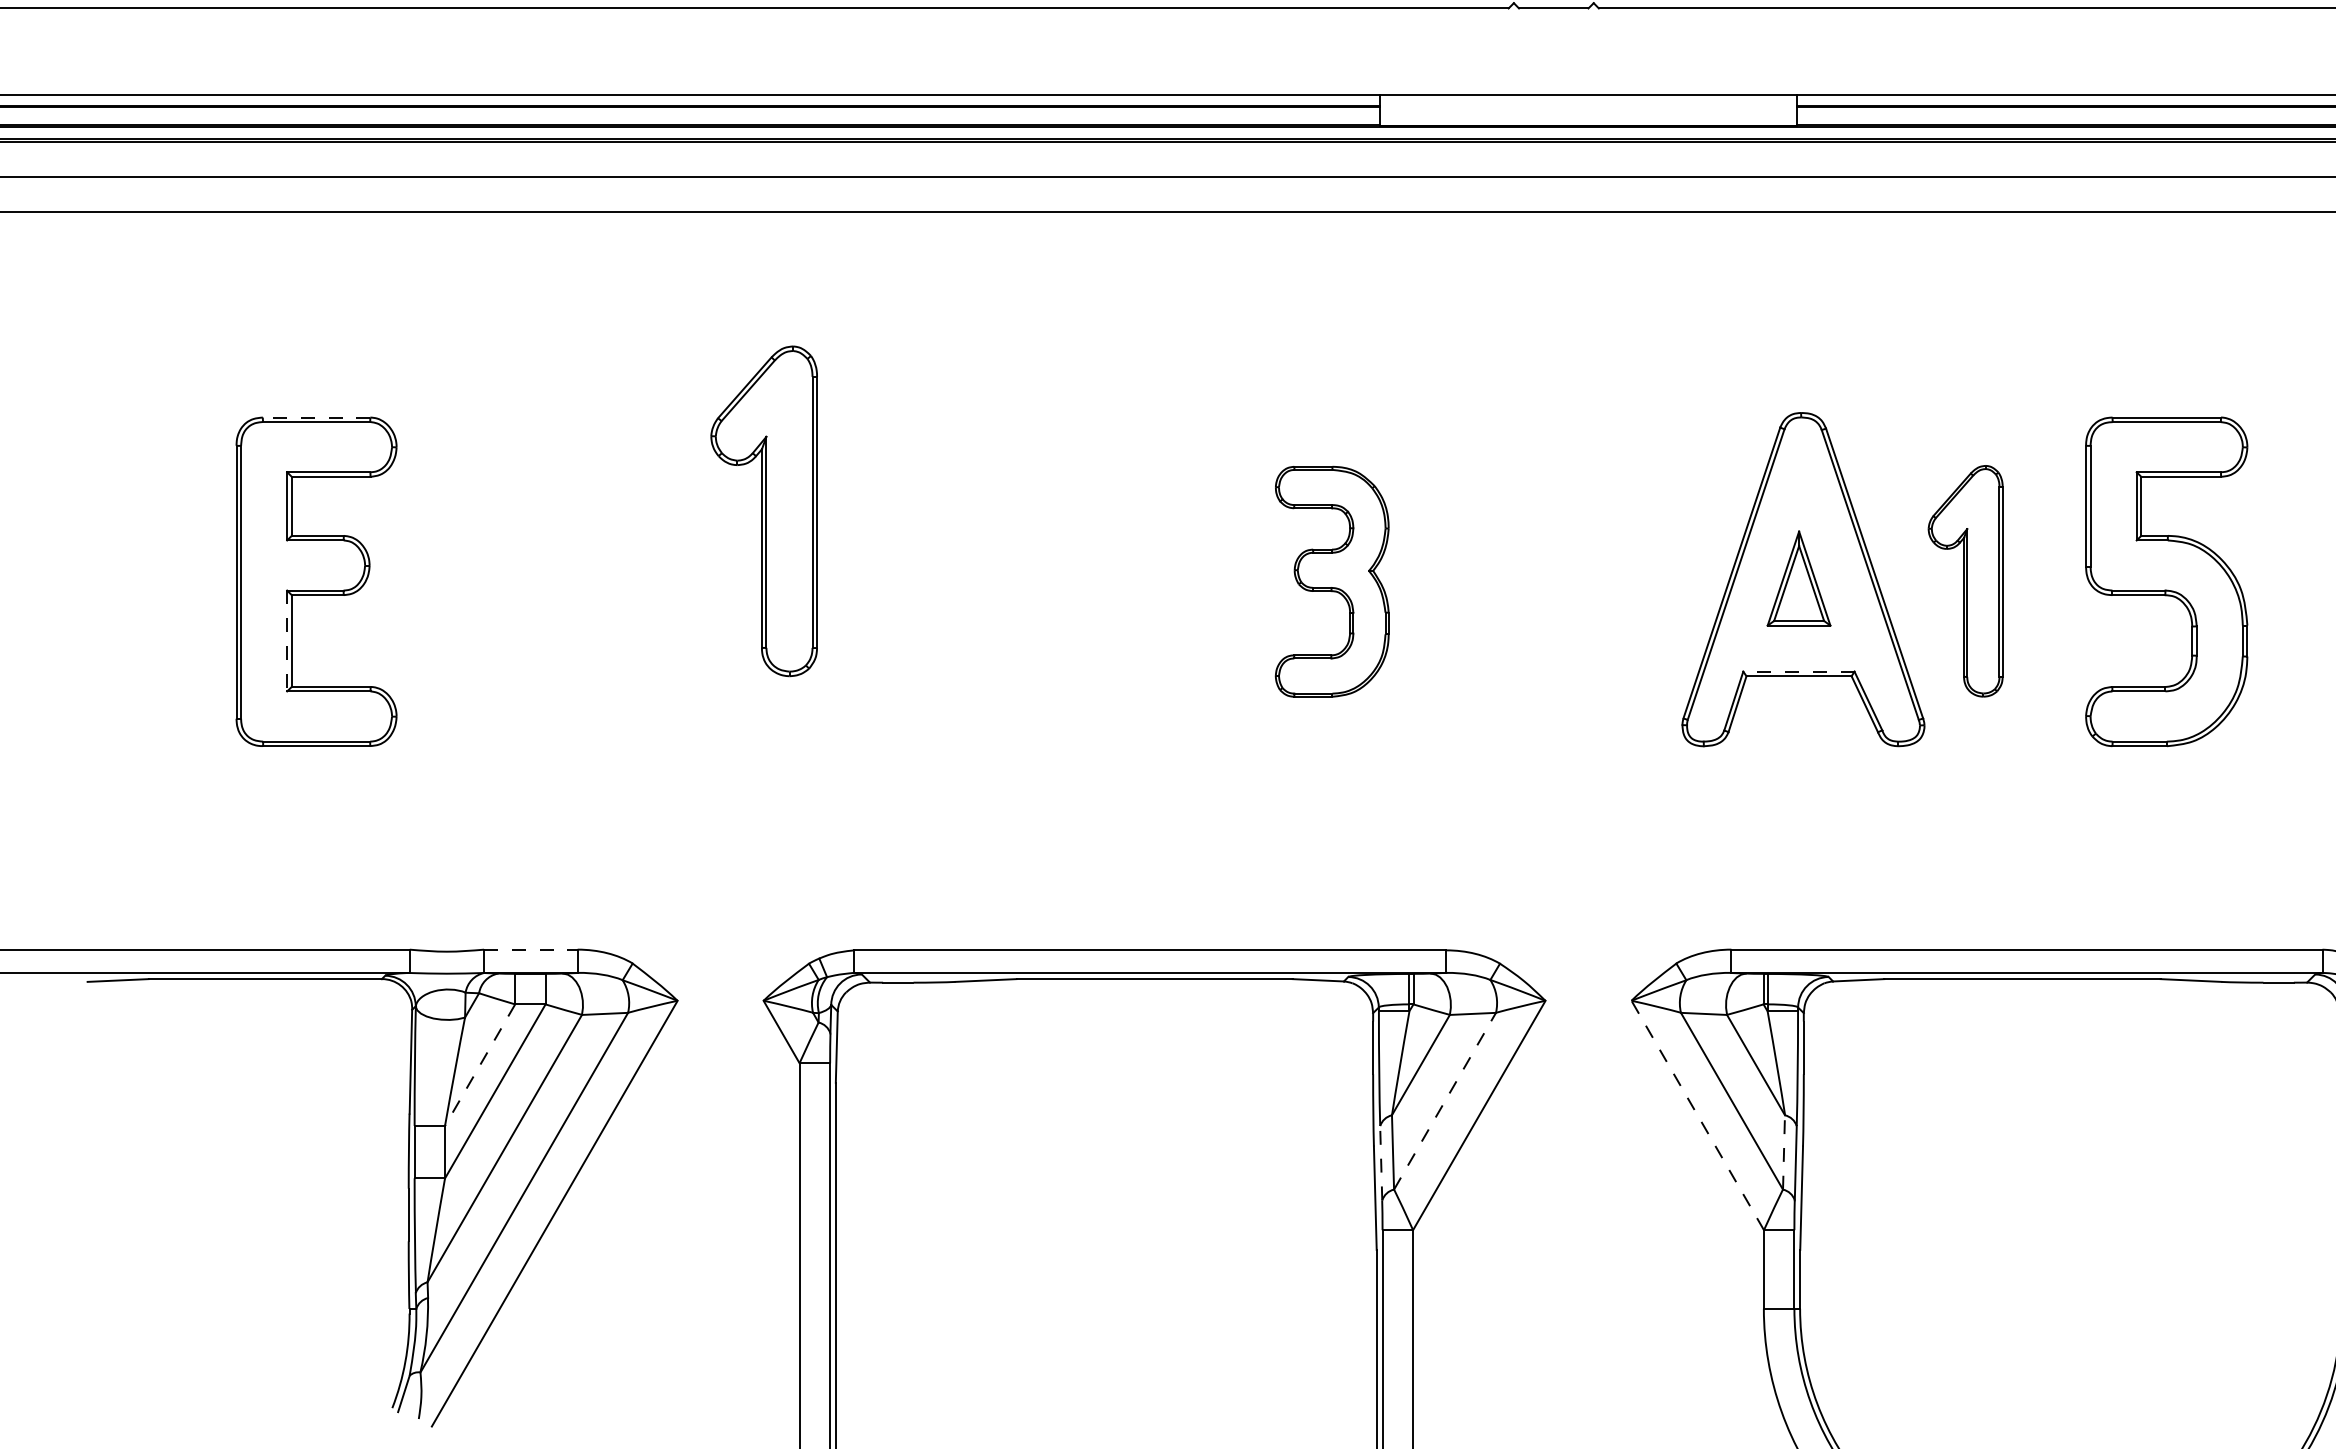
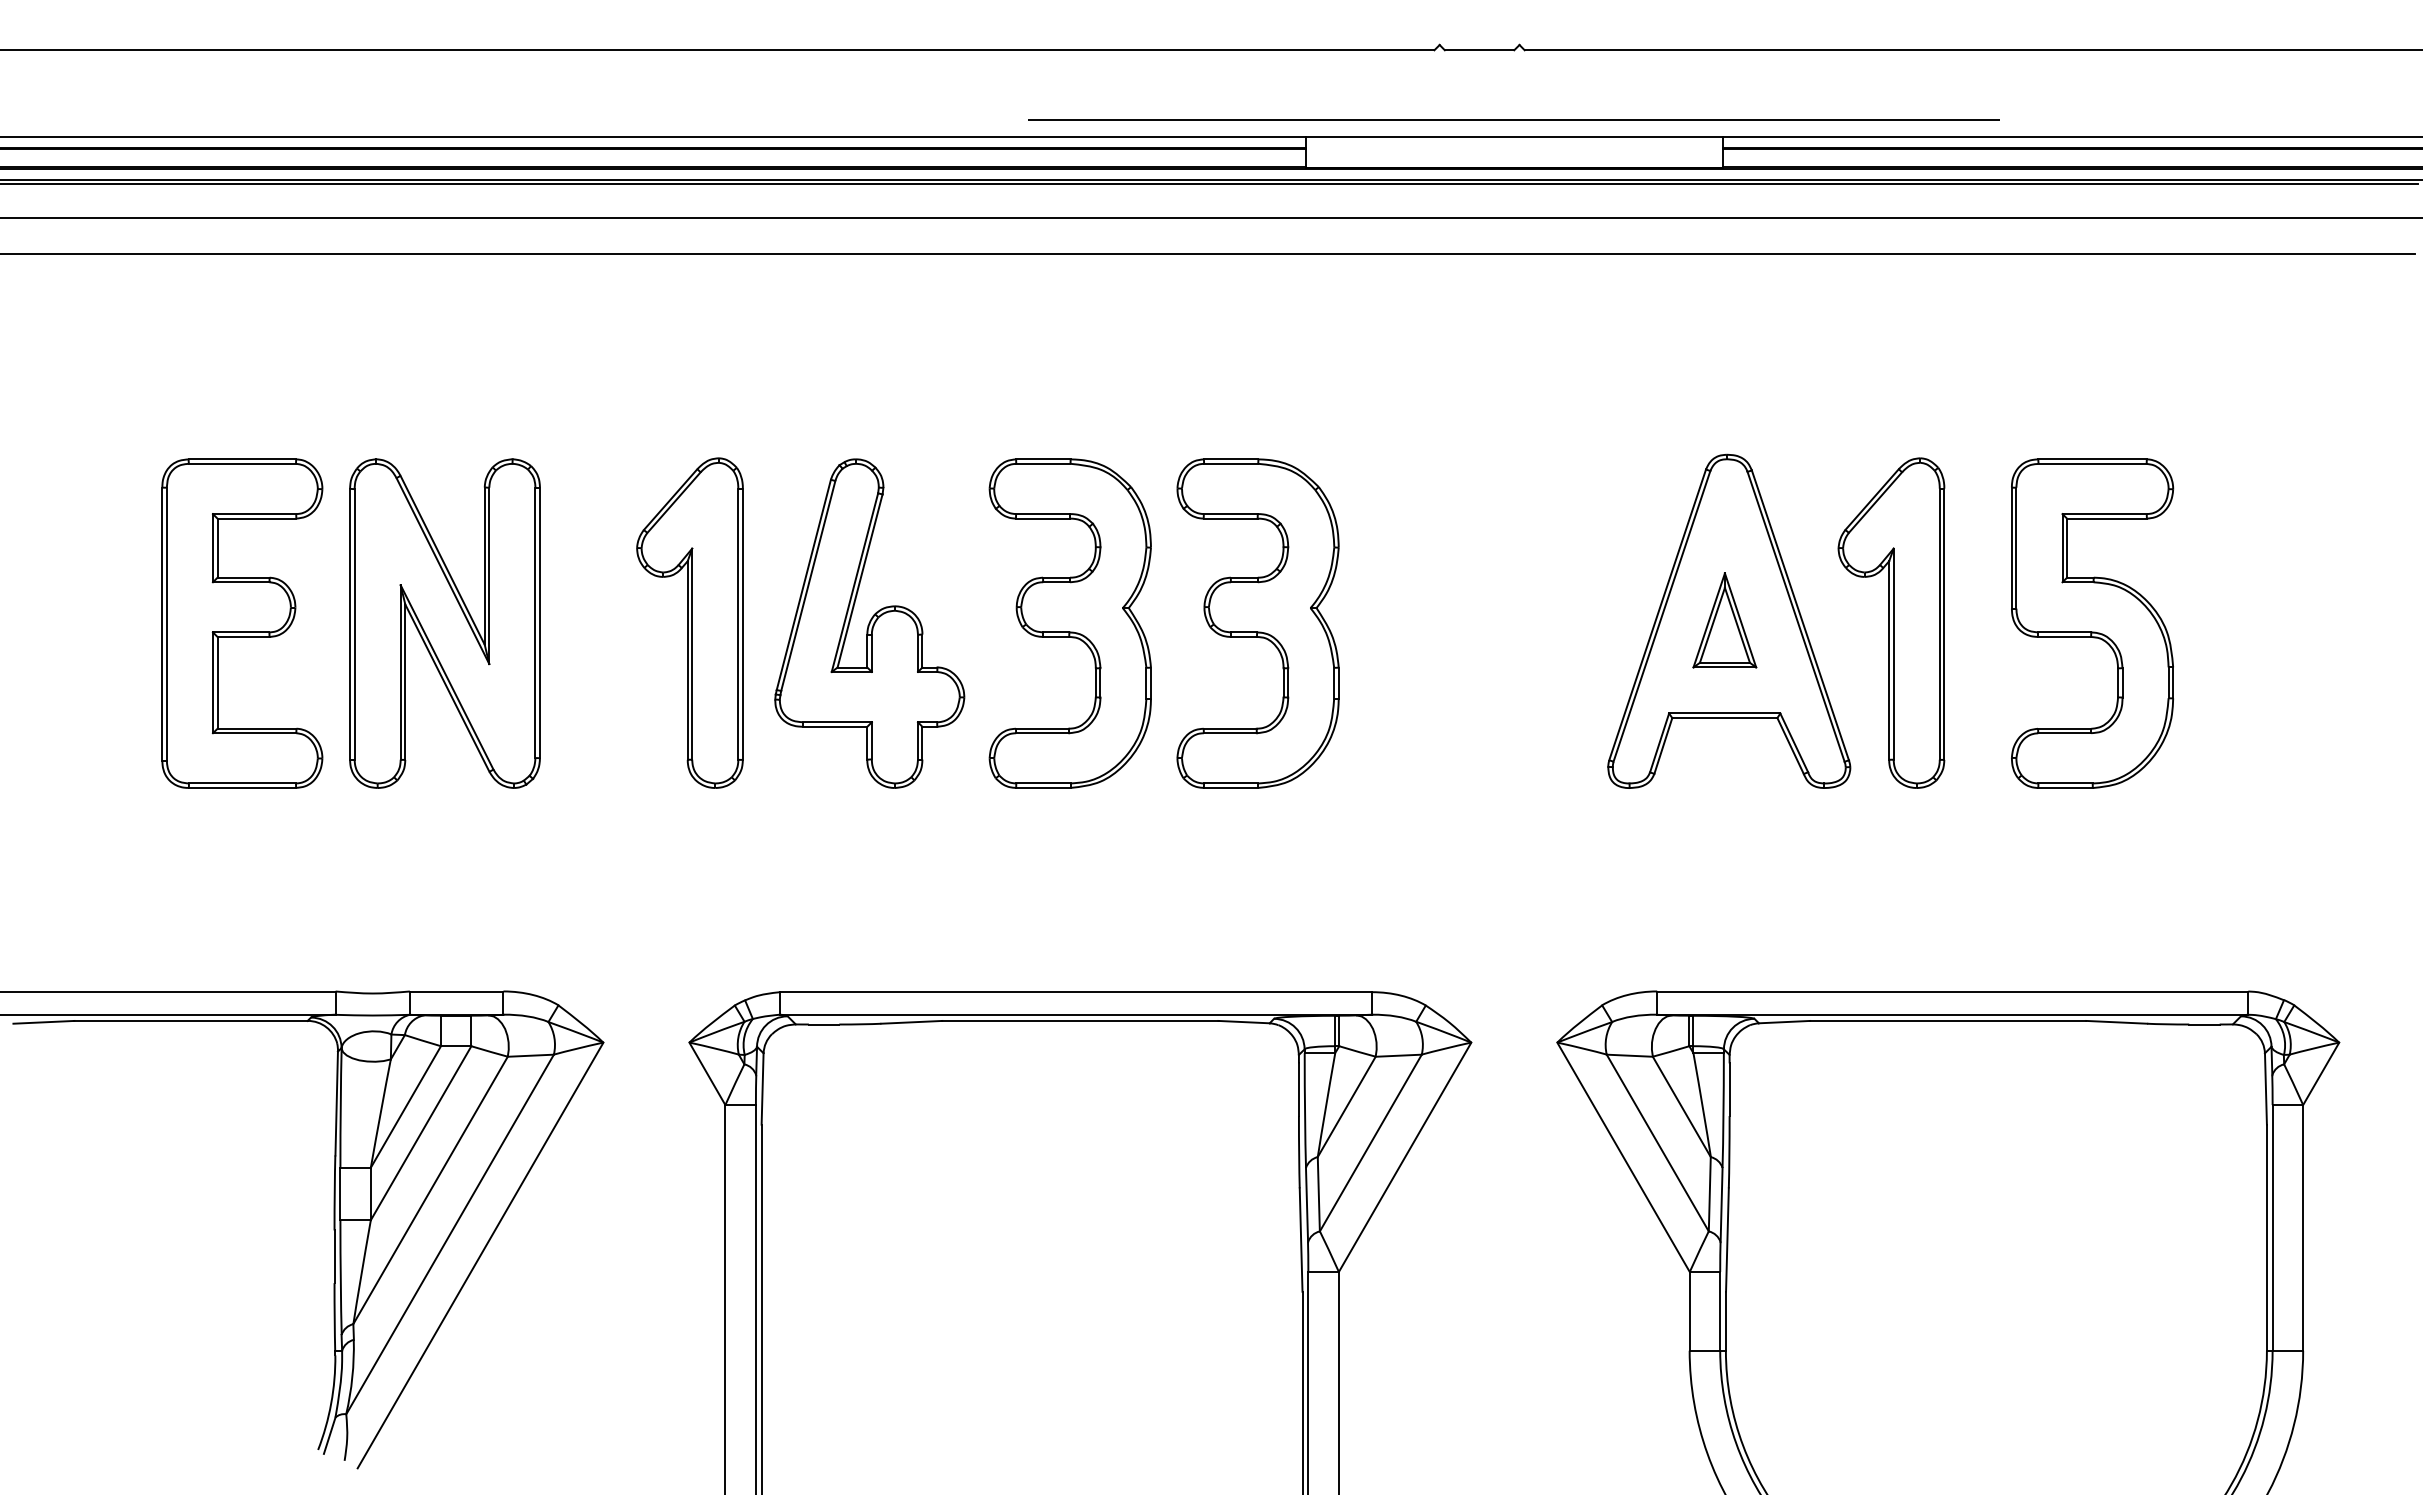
line: (1588, 77) -> (1514, 119), added
line: (316, 417) -> (242, 459), dashed -> solid
part: (763, 510) -> (689, 622), moved
part: (1965, 580) -> (1891, 622), size x1.43
part: (518, 581) -> (444, 623), added
part: (943, 581) -> (869, 623), added
part: (1143, 581) -> (1069, 623), added
part: (1331, 581) -> (1257, 623), size x1.43
line: (286, 641) -> (212, 683), dashed -> solid
line: (1798, 671) -> (1724, 713), dashed -> solid
line: (530, 949) -> (456, 991), dashed -> solid
line: (479, 1065) -> (405, 1107), dashed -> solid
line: (1445, 1100) -> (1371, 1142), dashed -> solid
line: (1697, 1114) -> (1623, 1156), dashed -> solid
line: (1783, 1151) -> (1709, 1193), dashed -> solid
line: (1381, 1162) -> (1307, 1204), dashed -> solid

